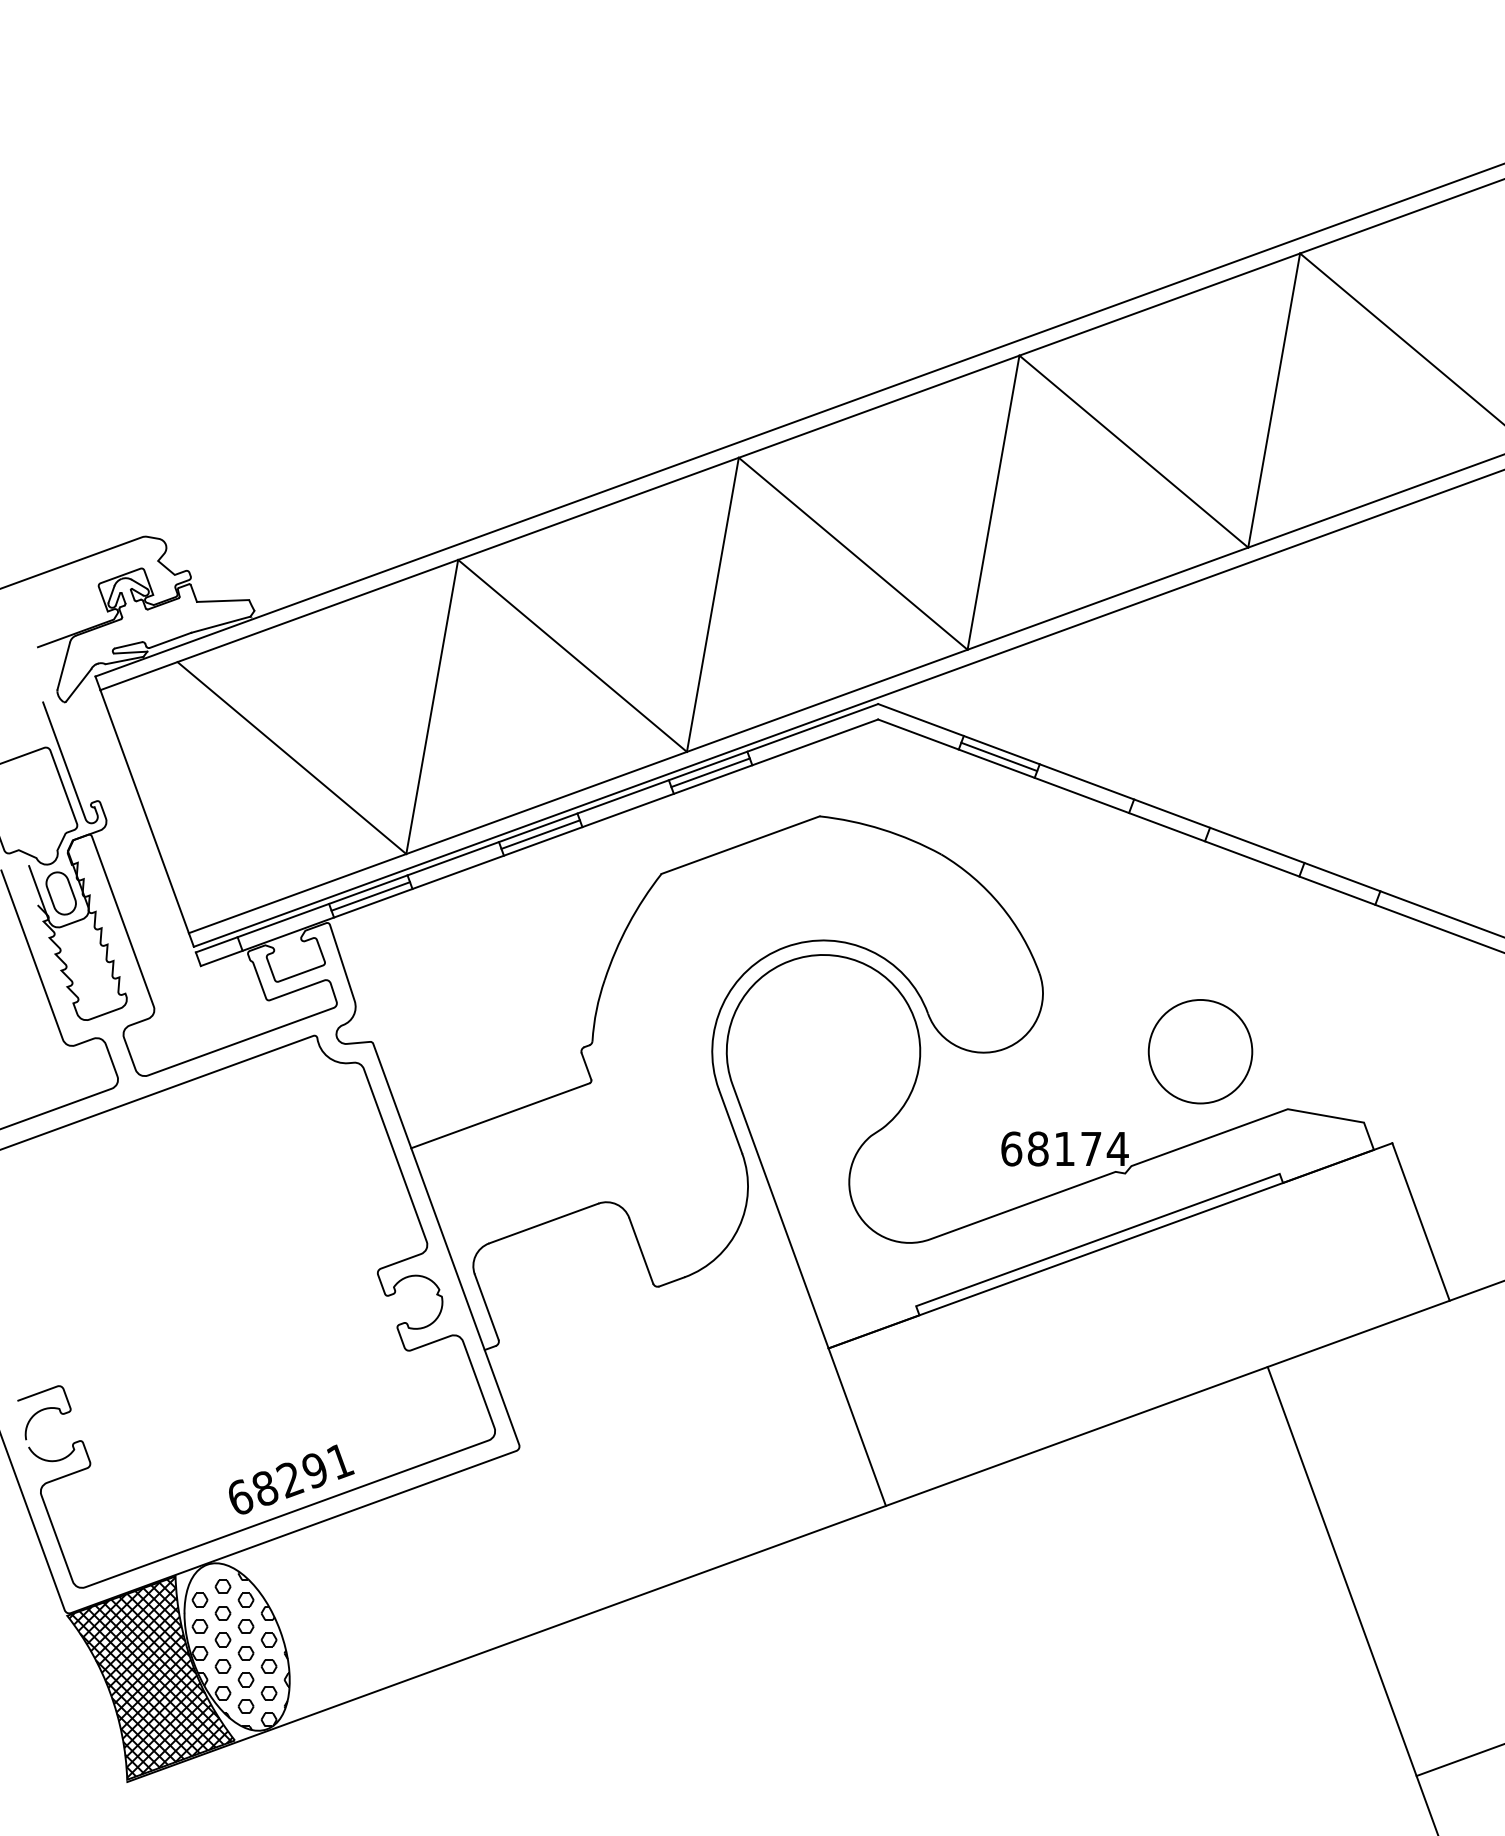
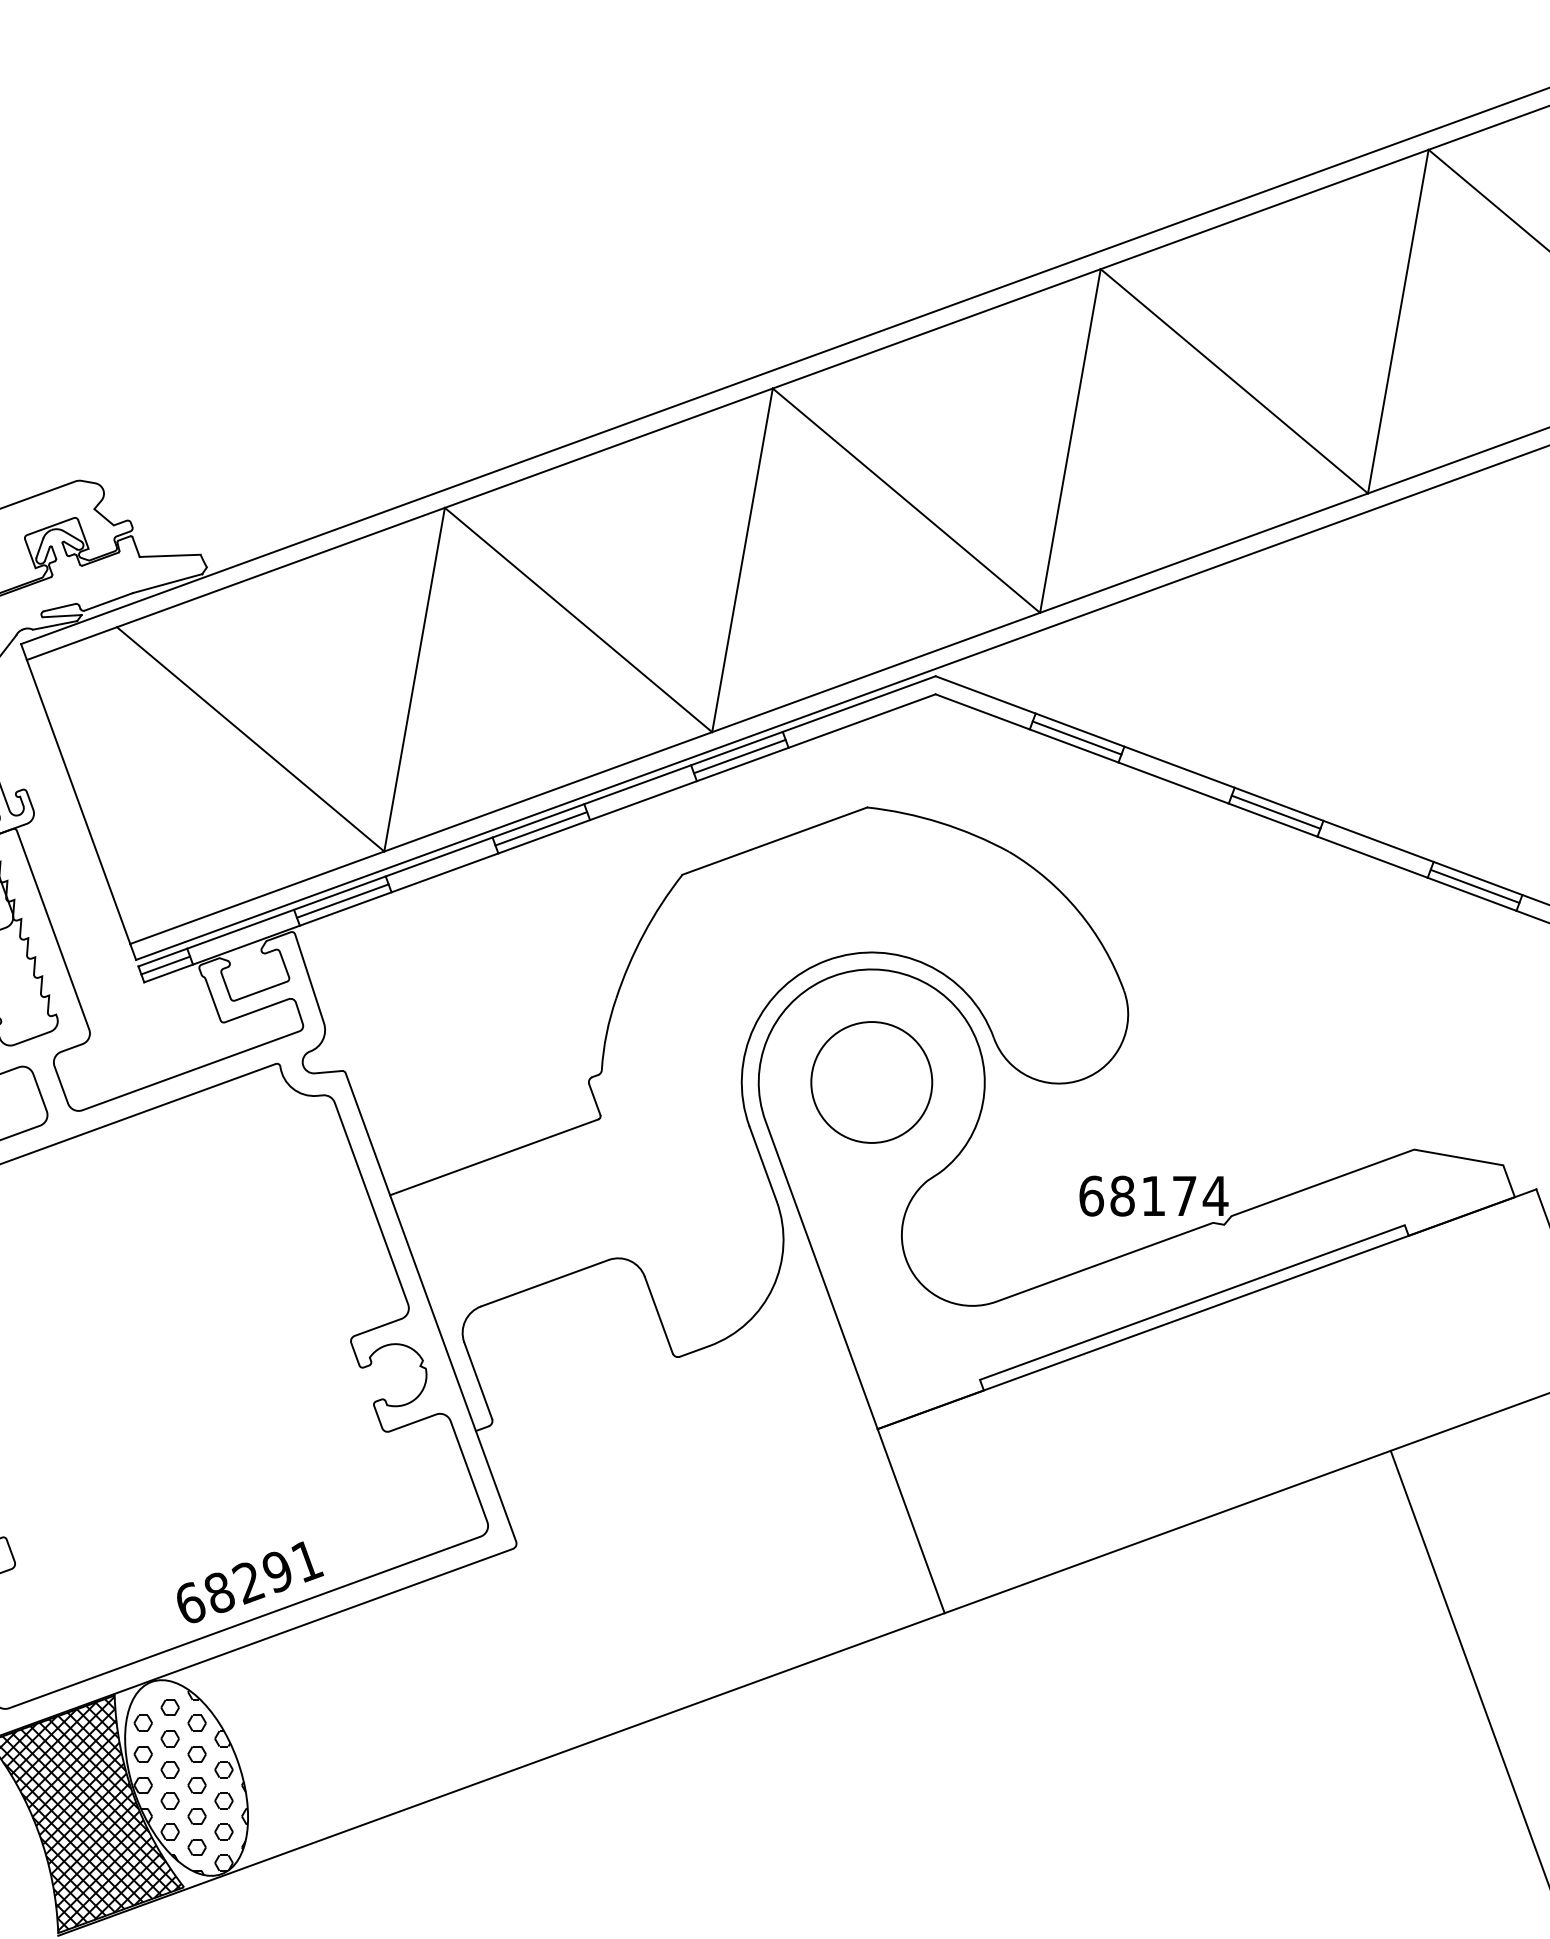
line: (1169, 820) -> (1276, 812), added
line: (1339, 883) -> (1474, 885), added
line: (219, 951) -> (166, 965), added
circle: (1200, 1051) -> (871, 1082), moved

